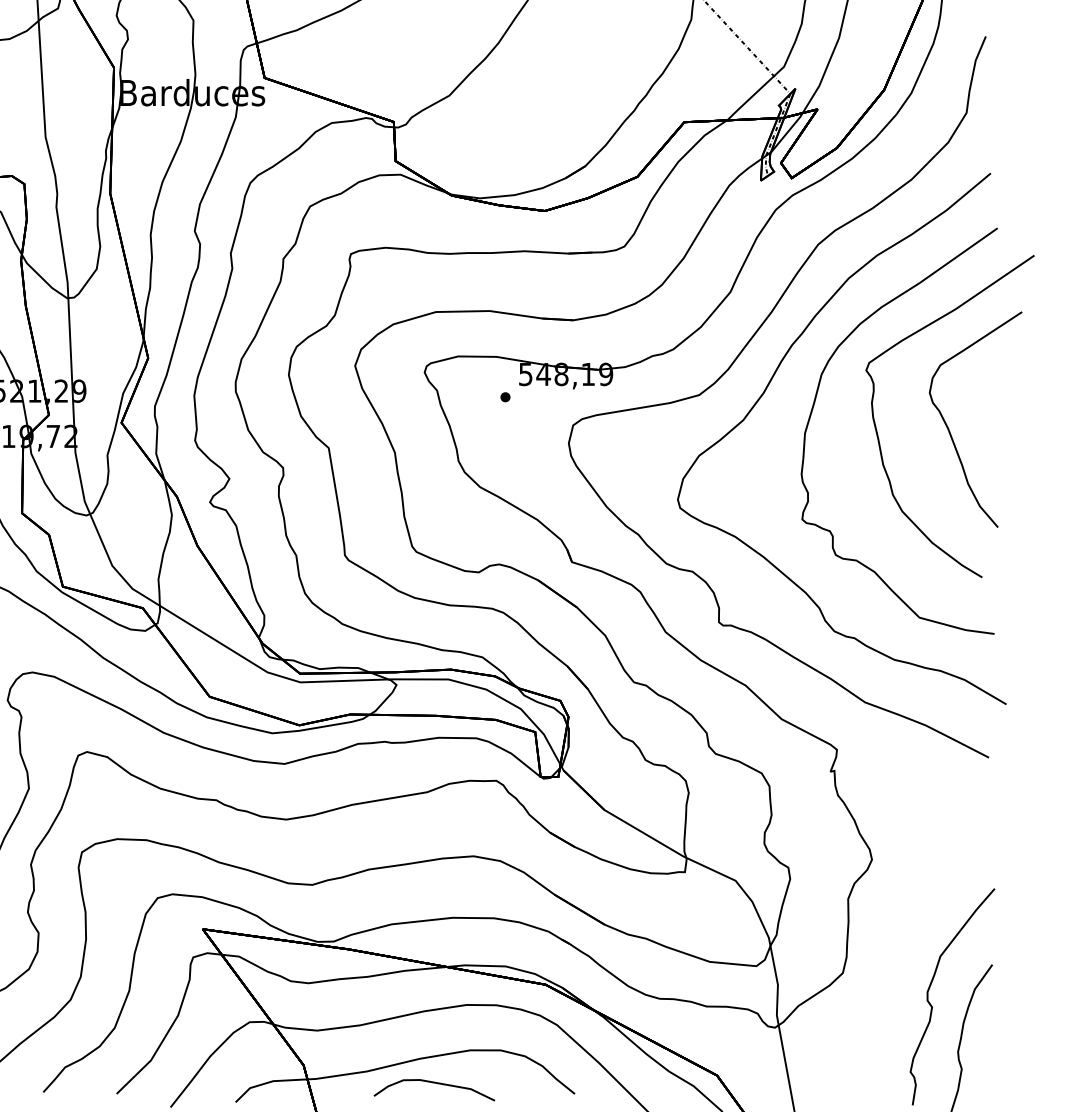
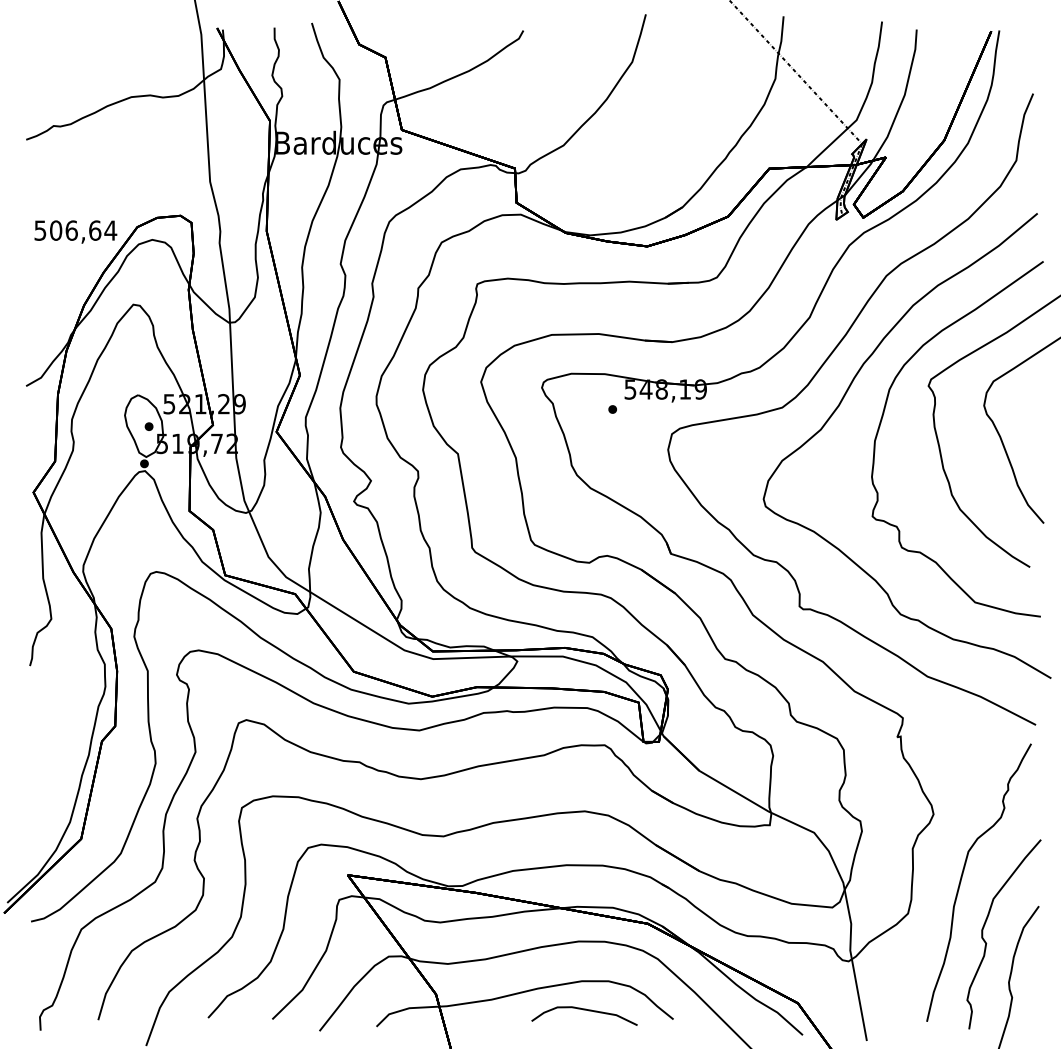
curve: (905, 933) -> (962, 878), added
curve: (434, 1083) -> (584, 1010), moved

